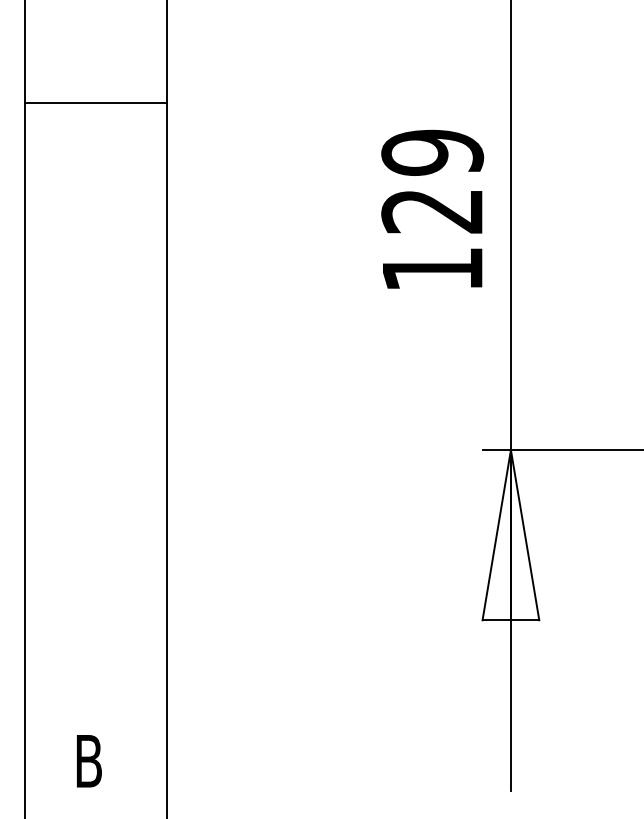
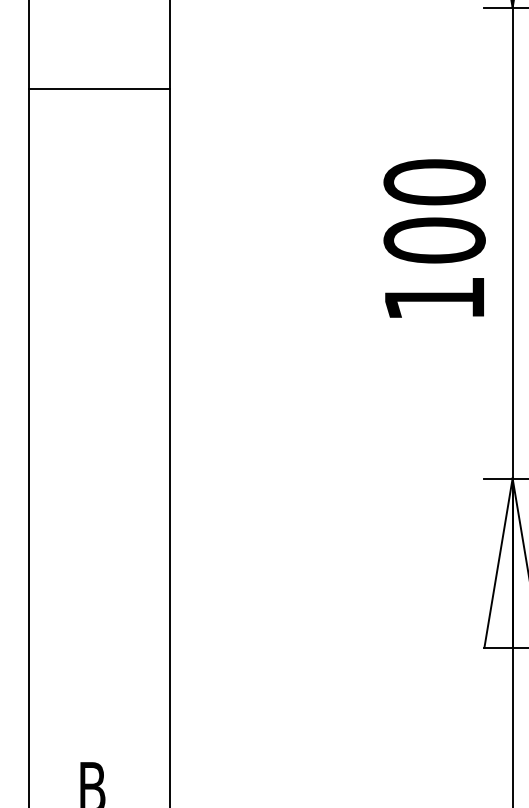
line: (95, 102) -> (98, 88), moved
text: (432, 181) -> (434, 211), 129 -> 100

